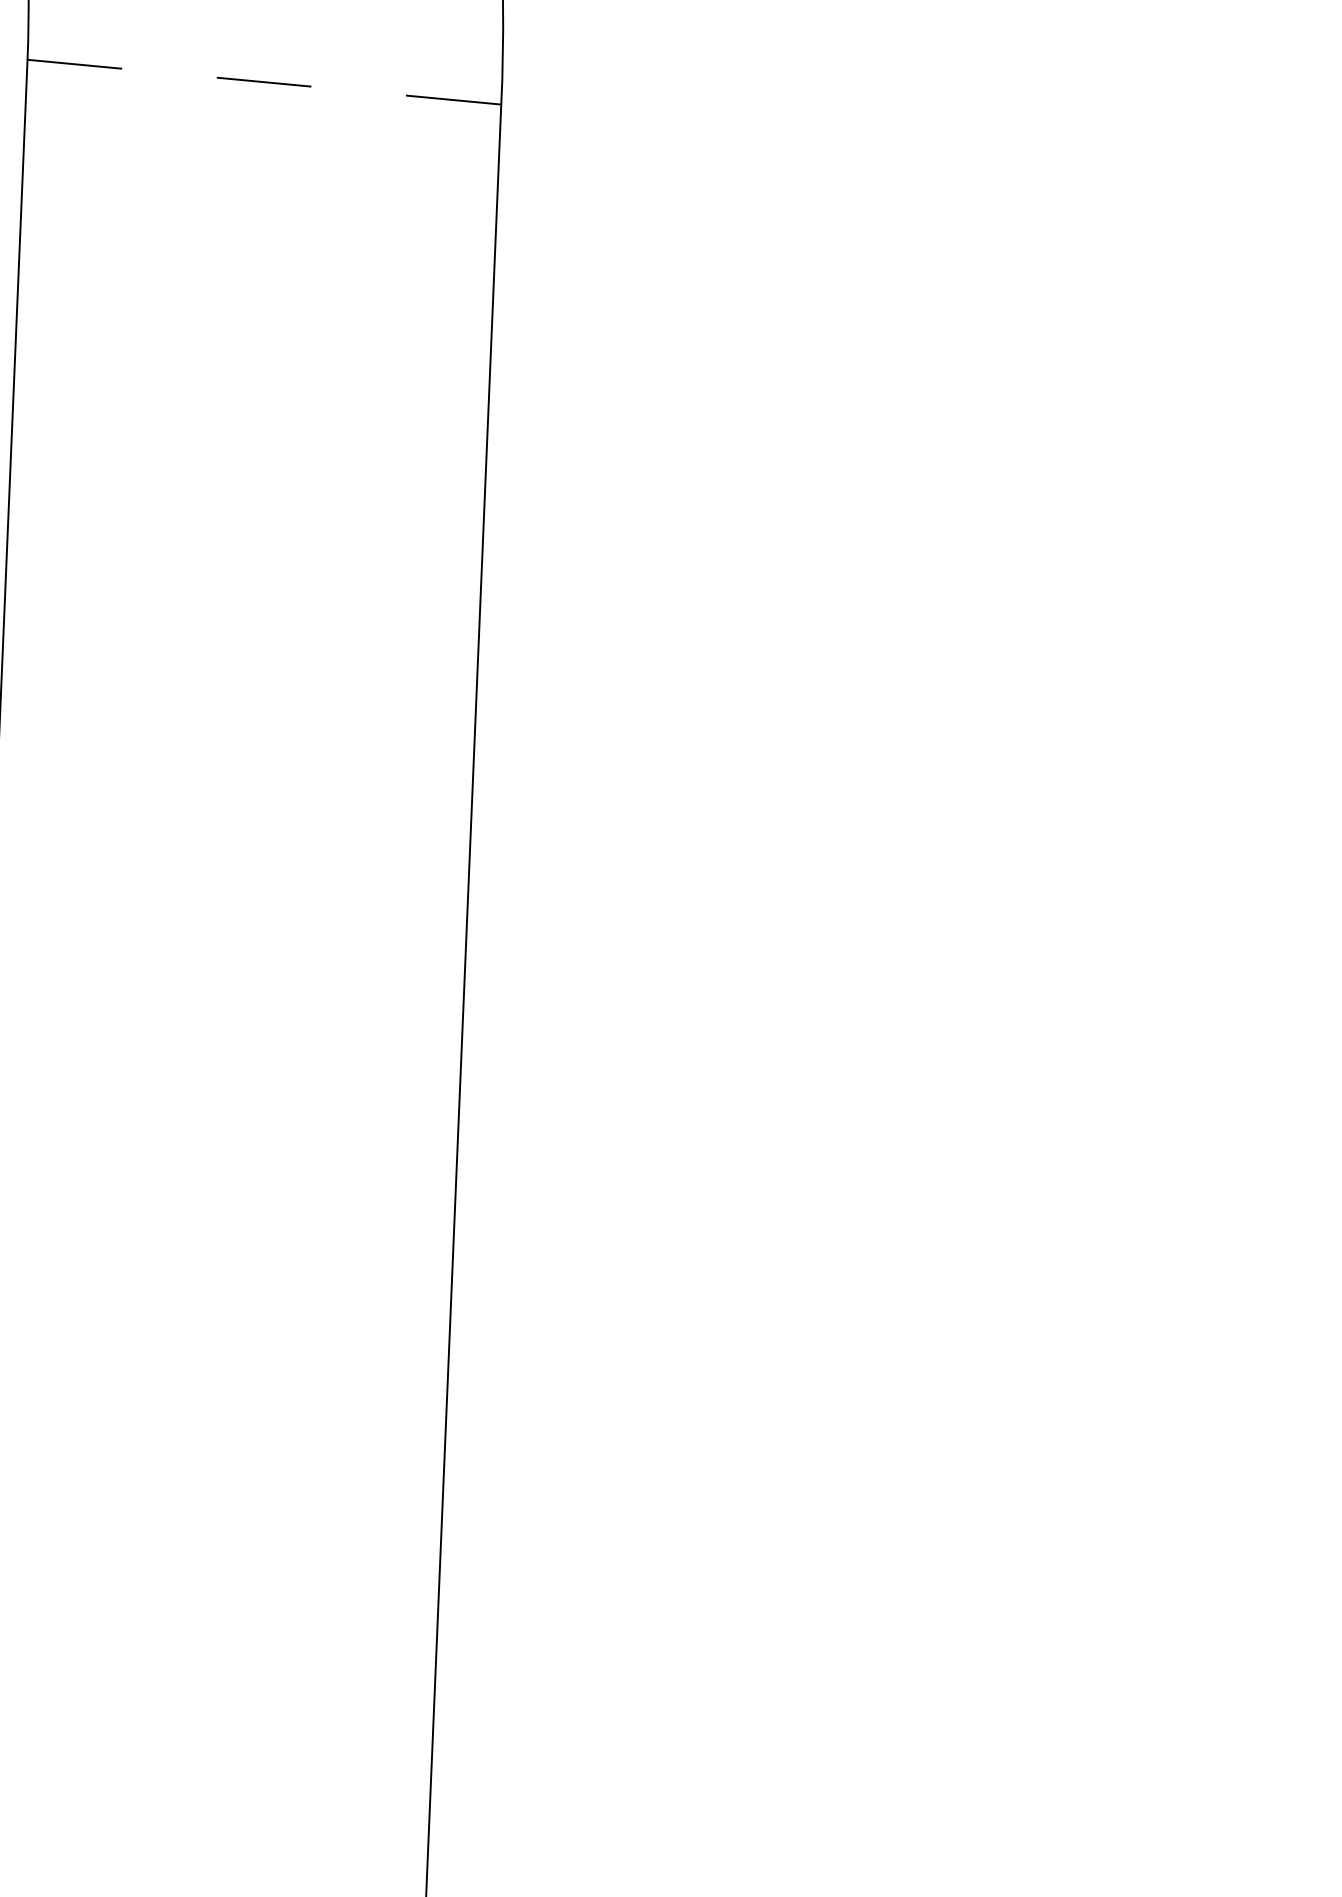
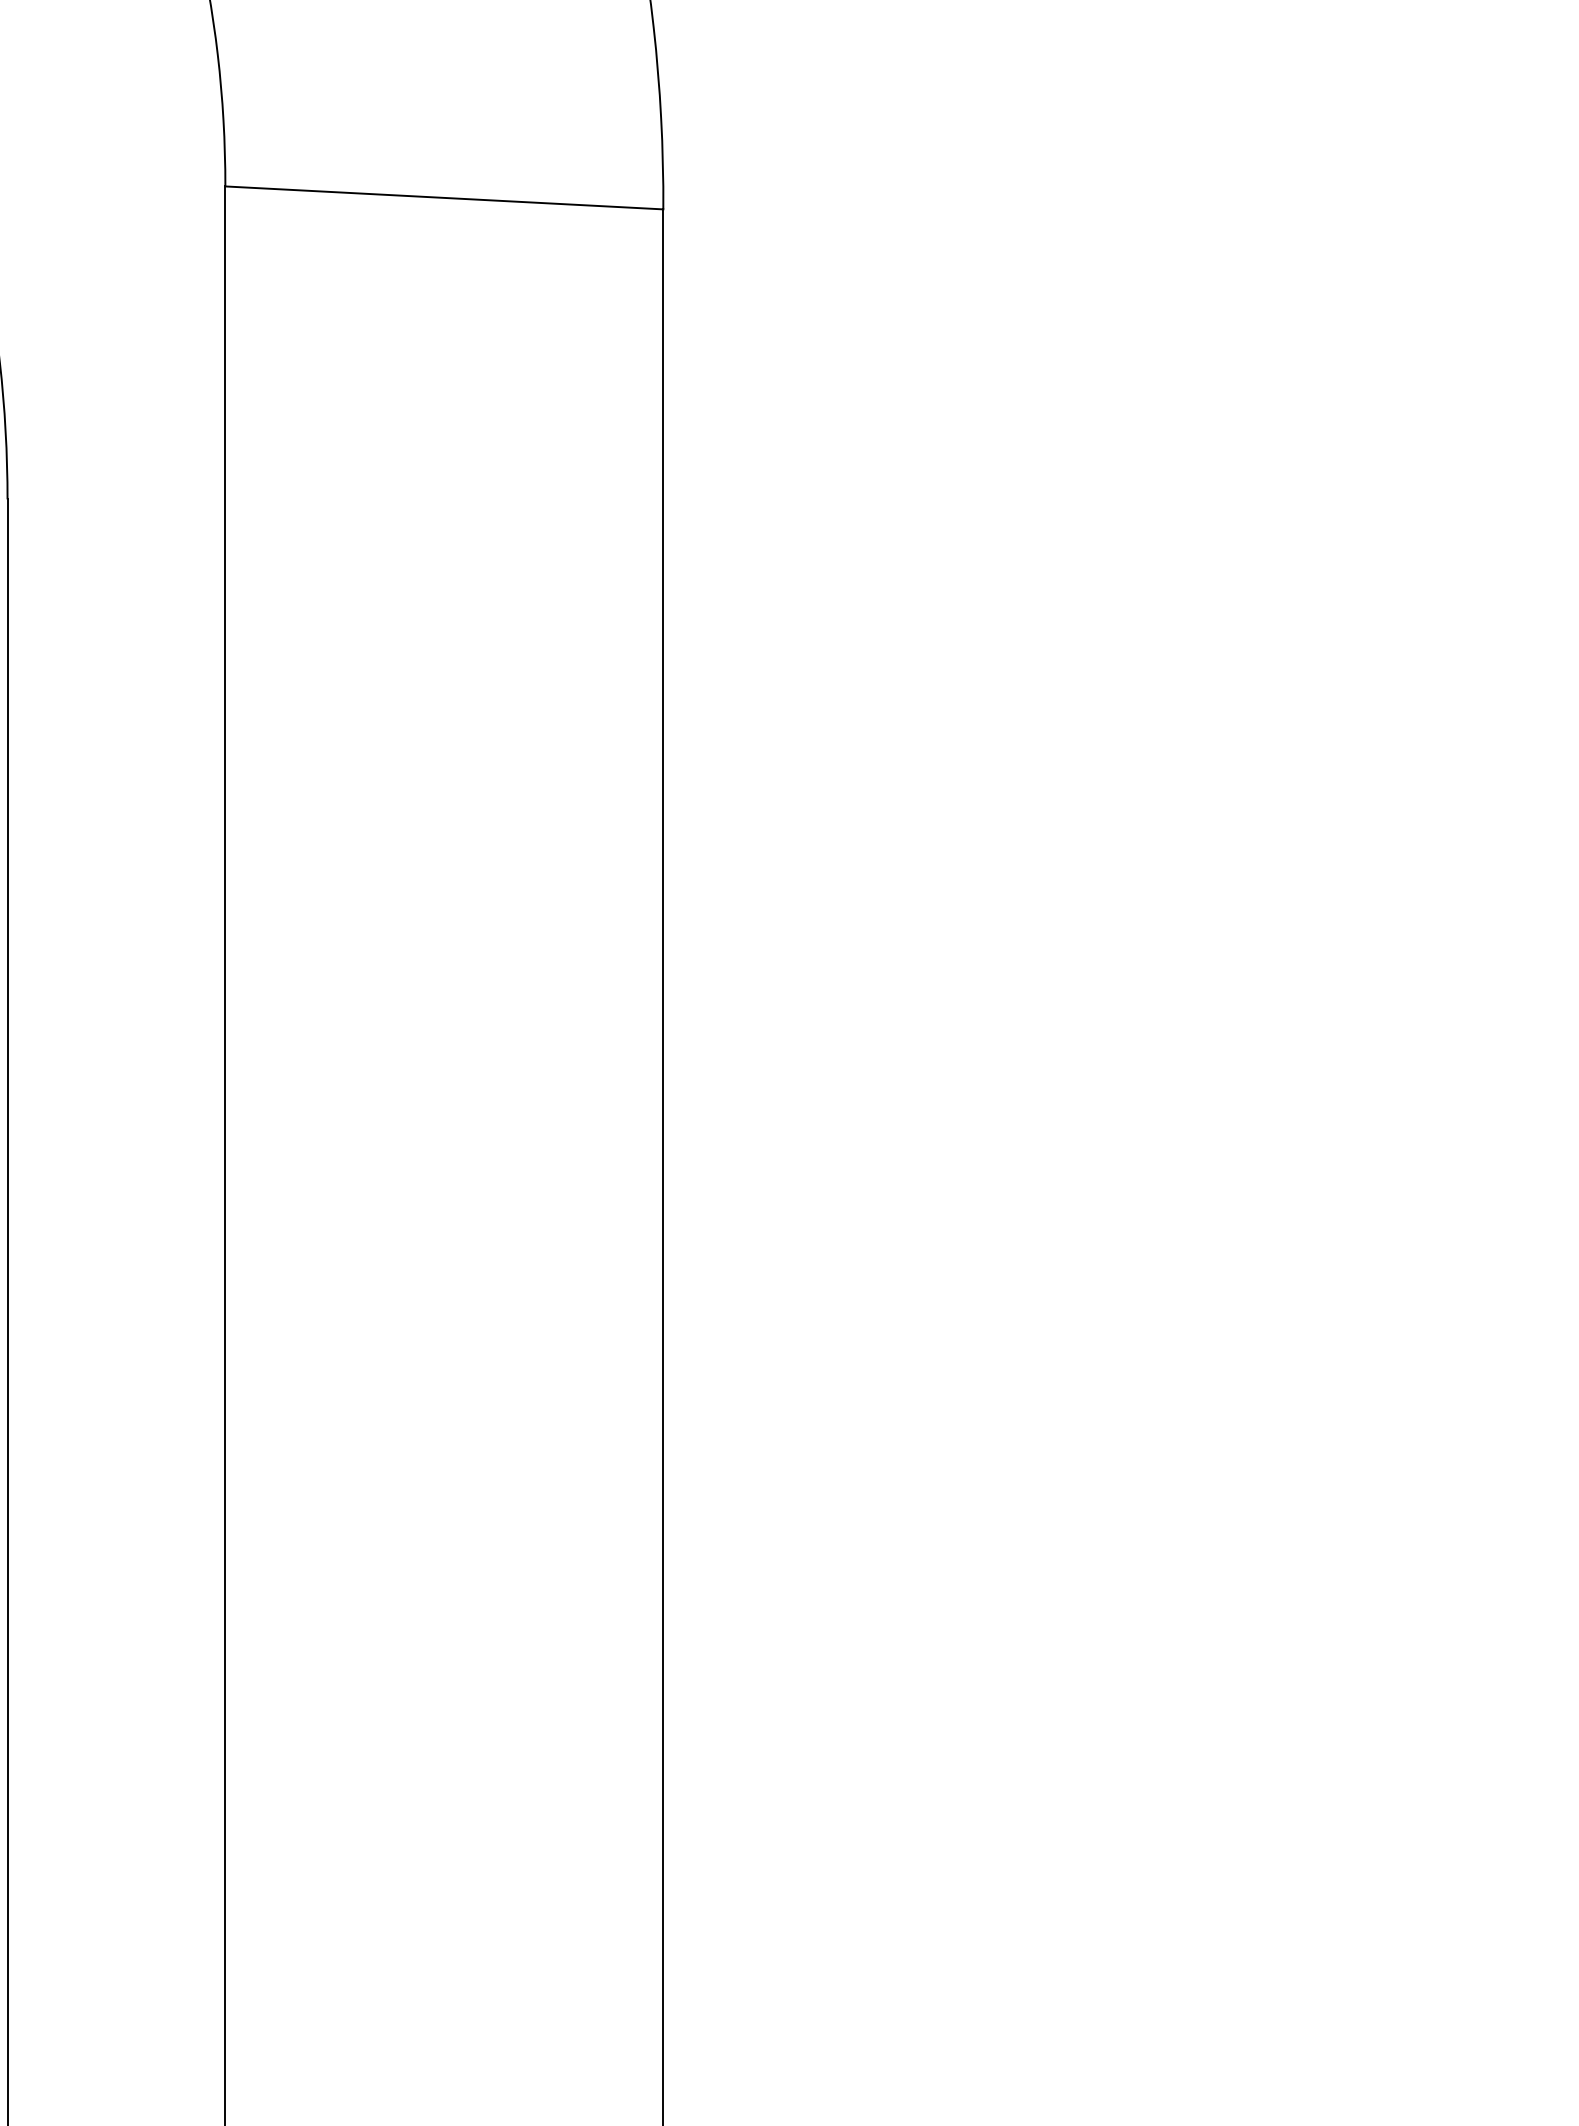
line: (264, 81) -> (444, 197), dashed -> solid

